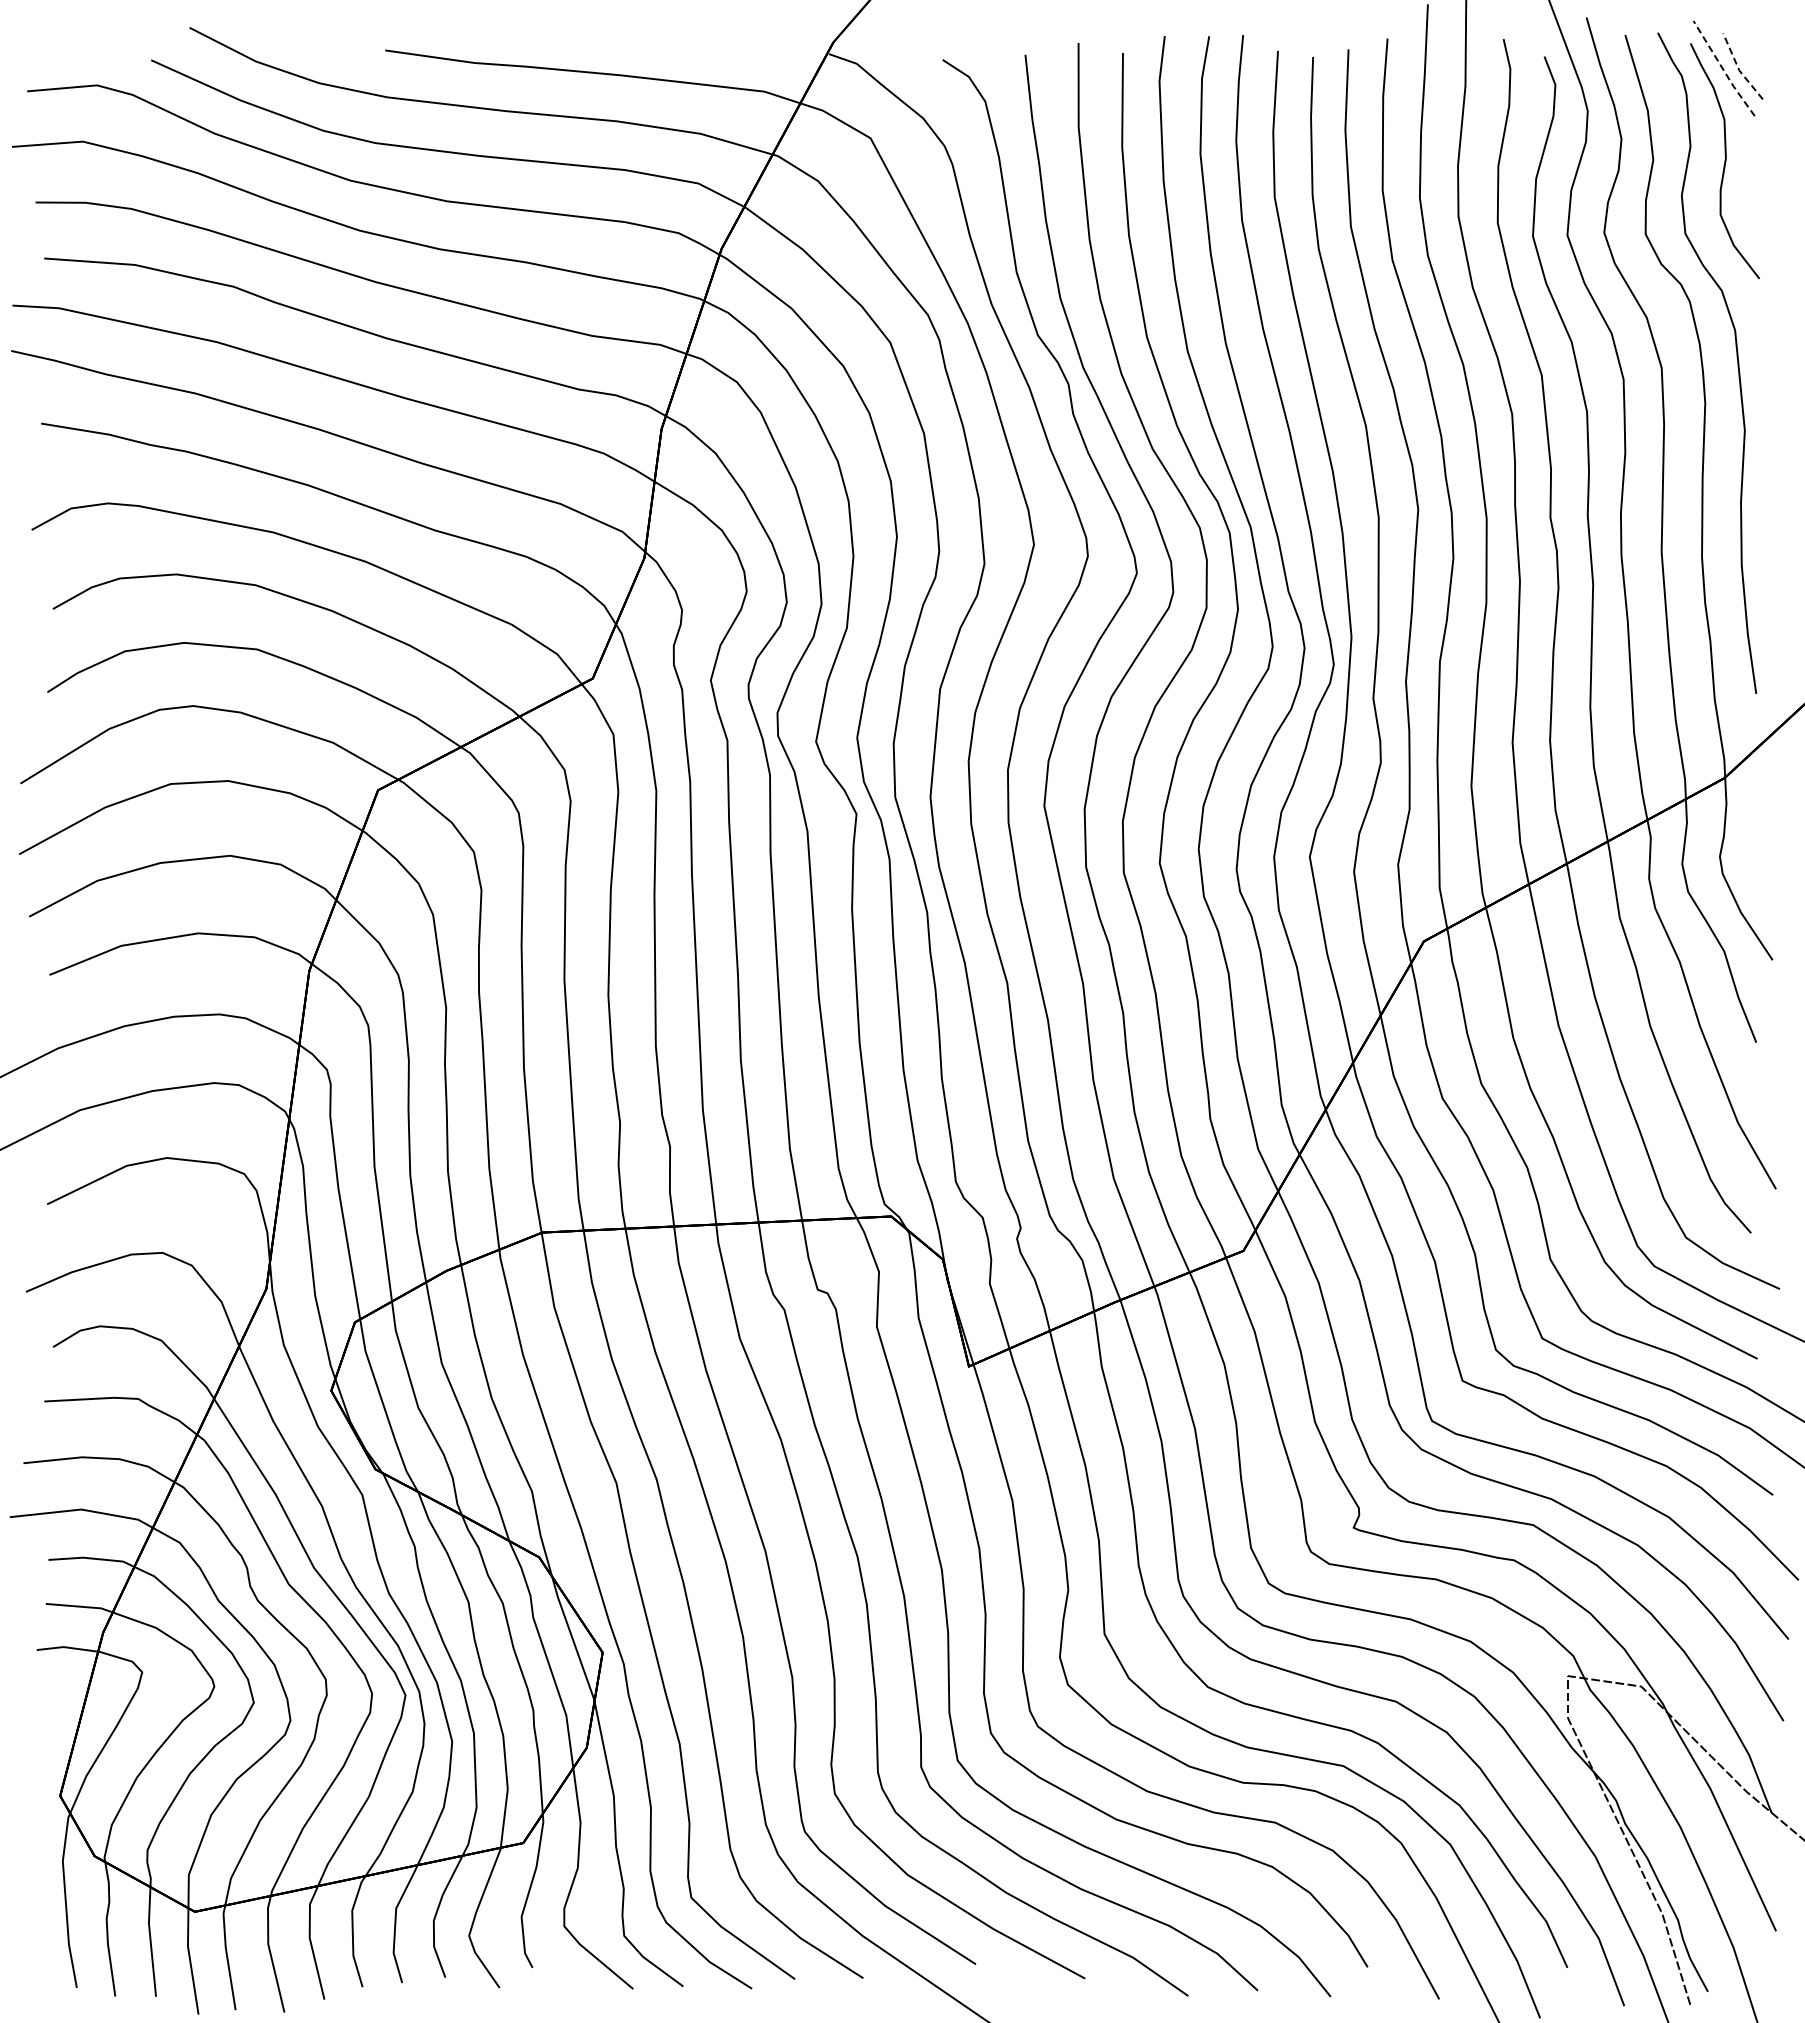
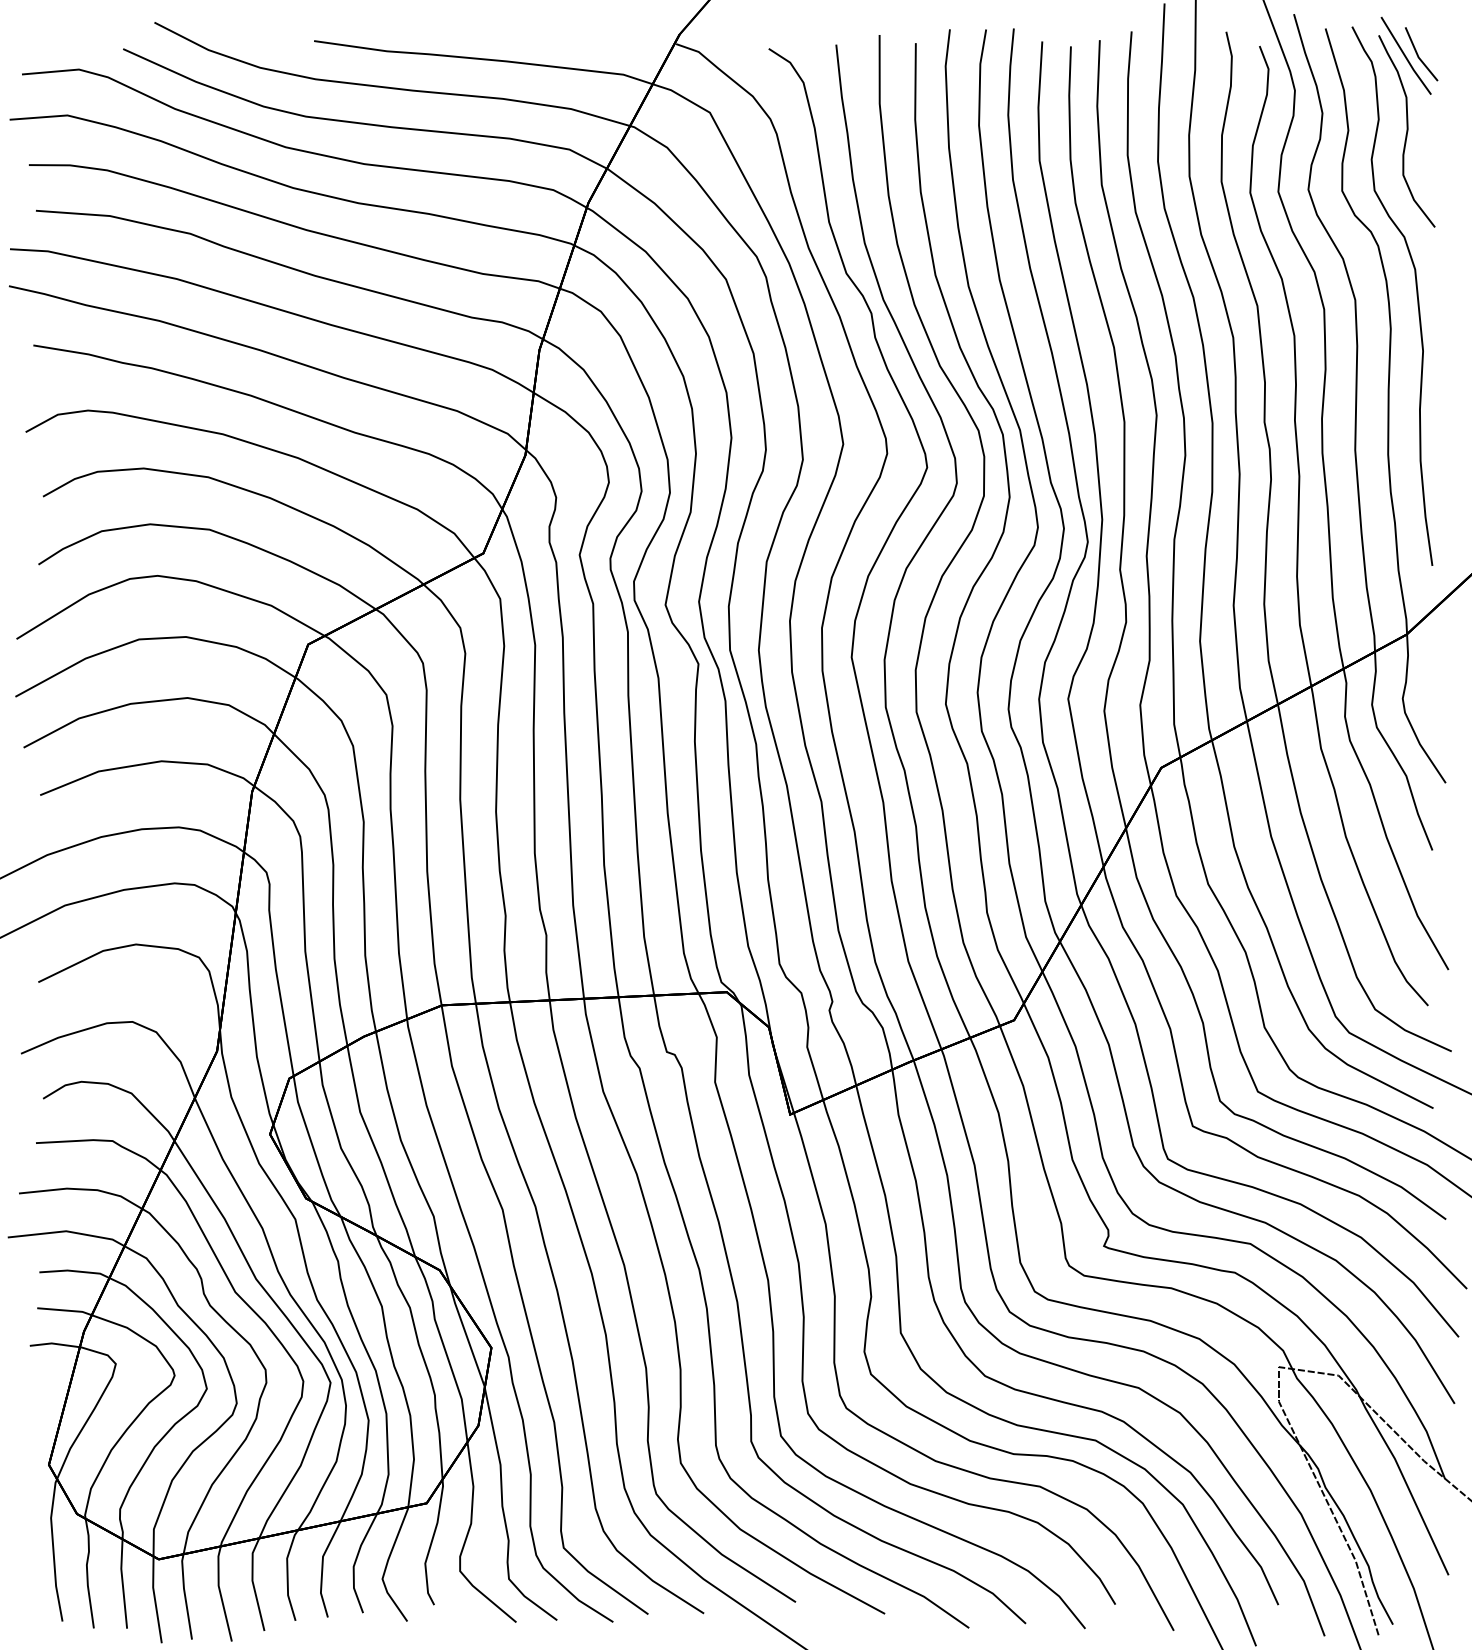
line: (1723, 69) -> (1405, 56), dashed -> solid
line: (1738, 69) -> (1417, 56), dashed -> solid

